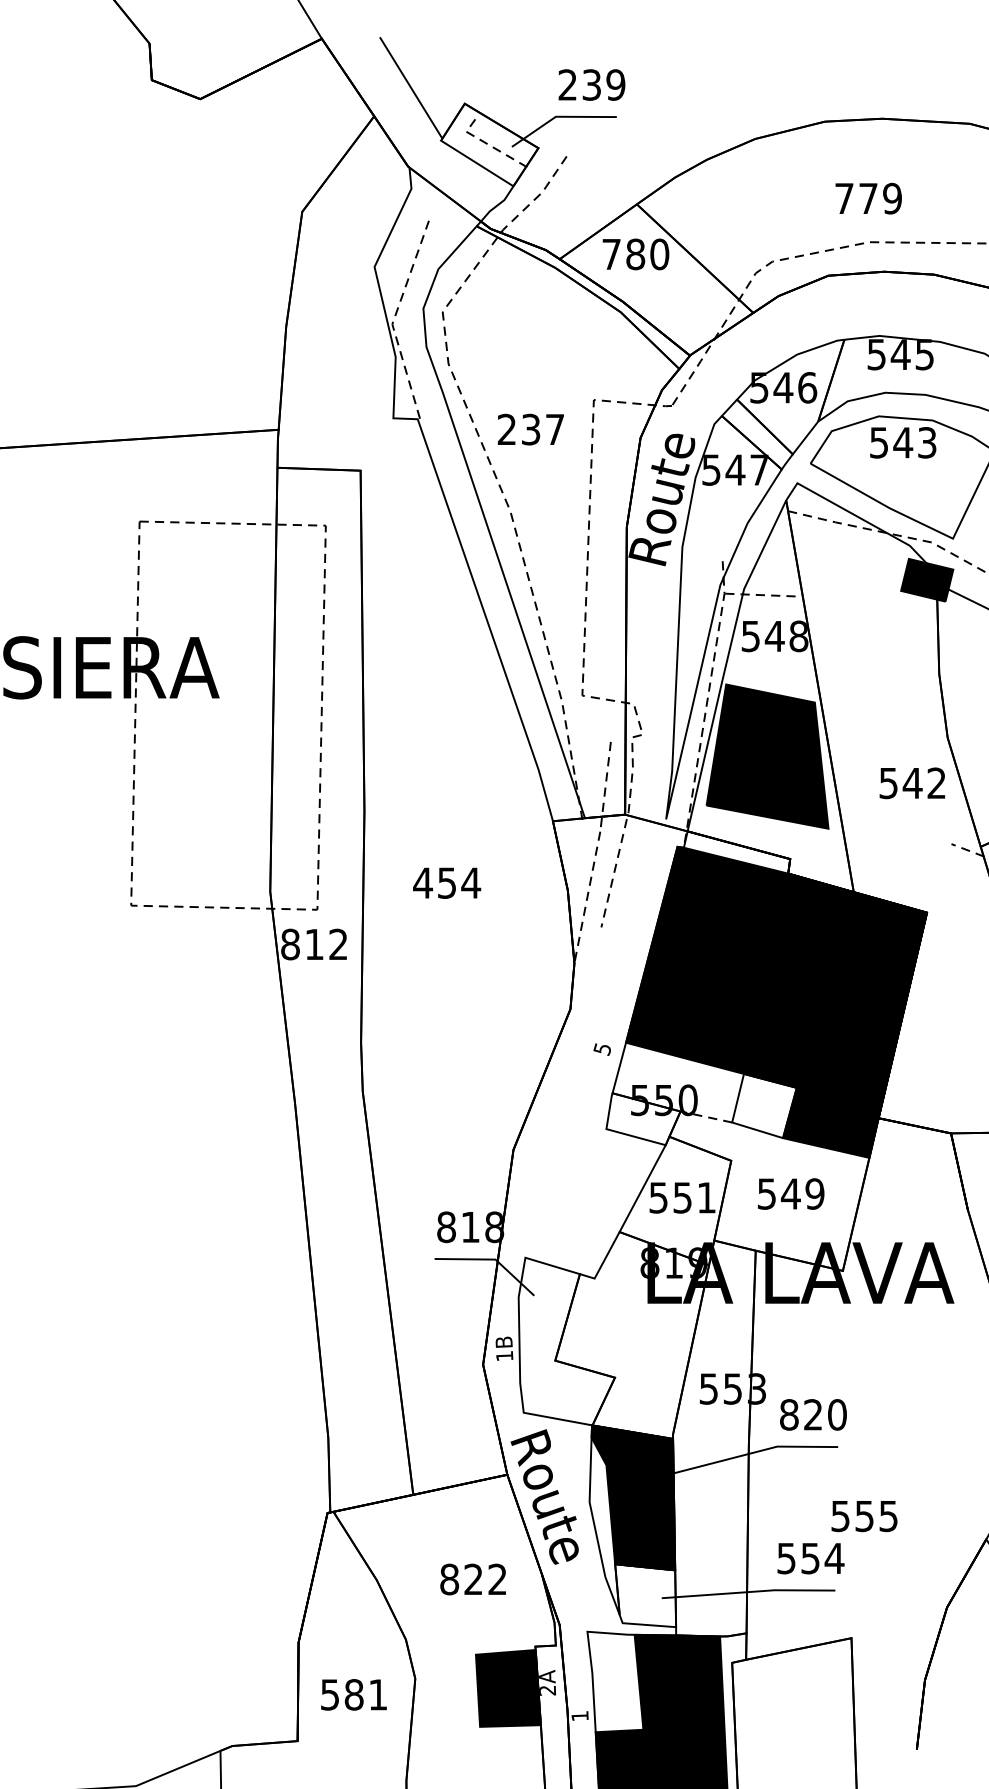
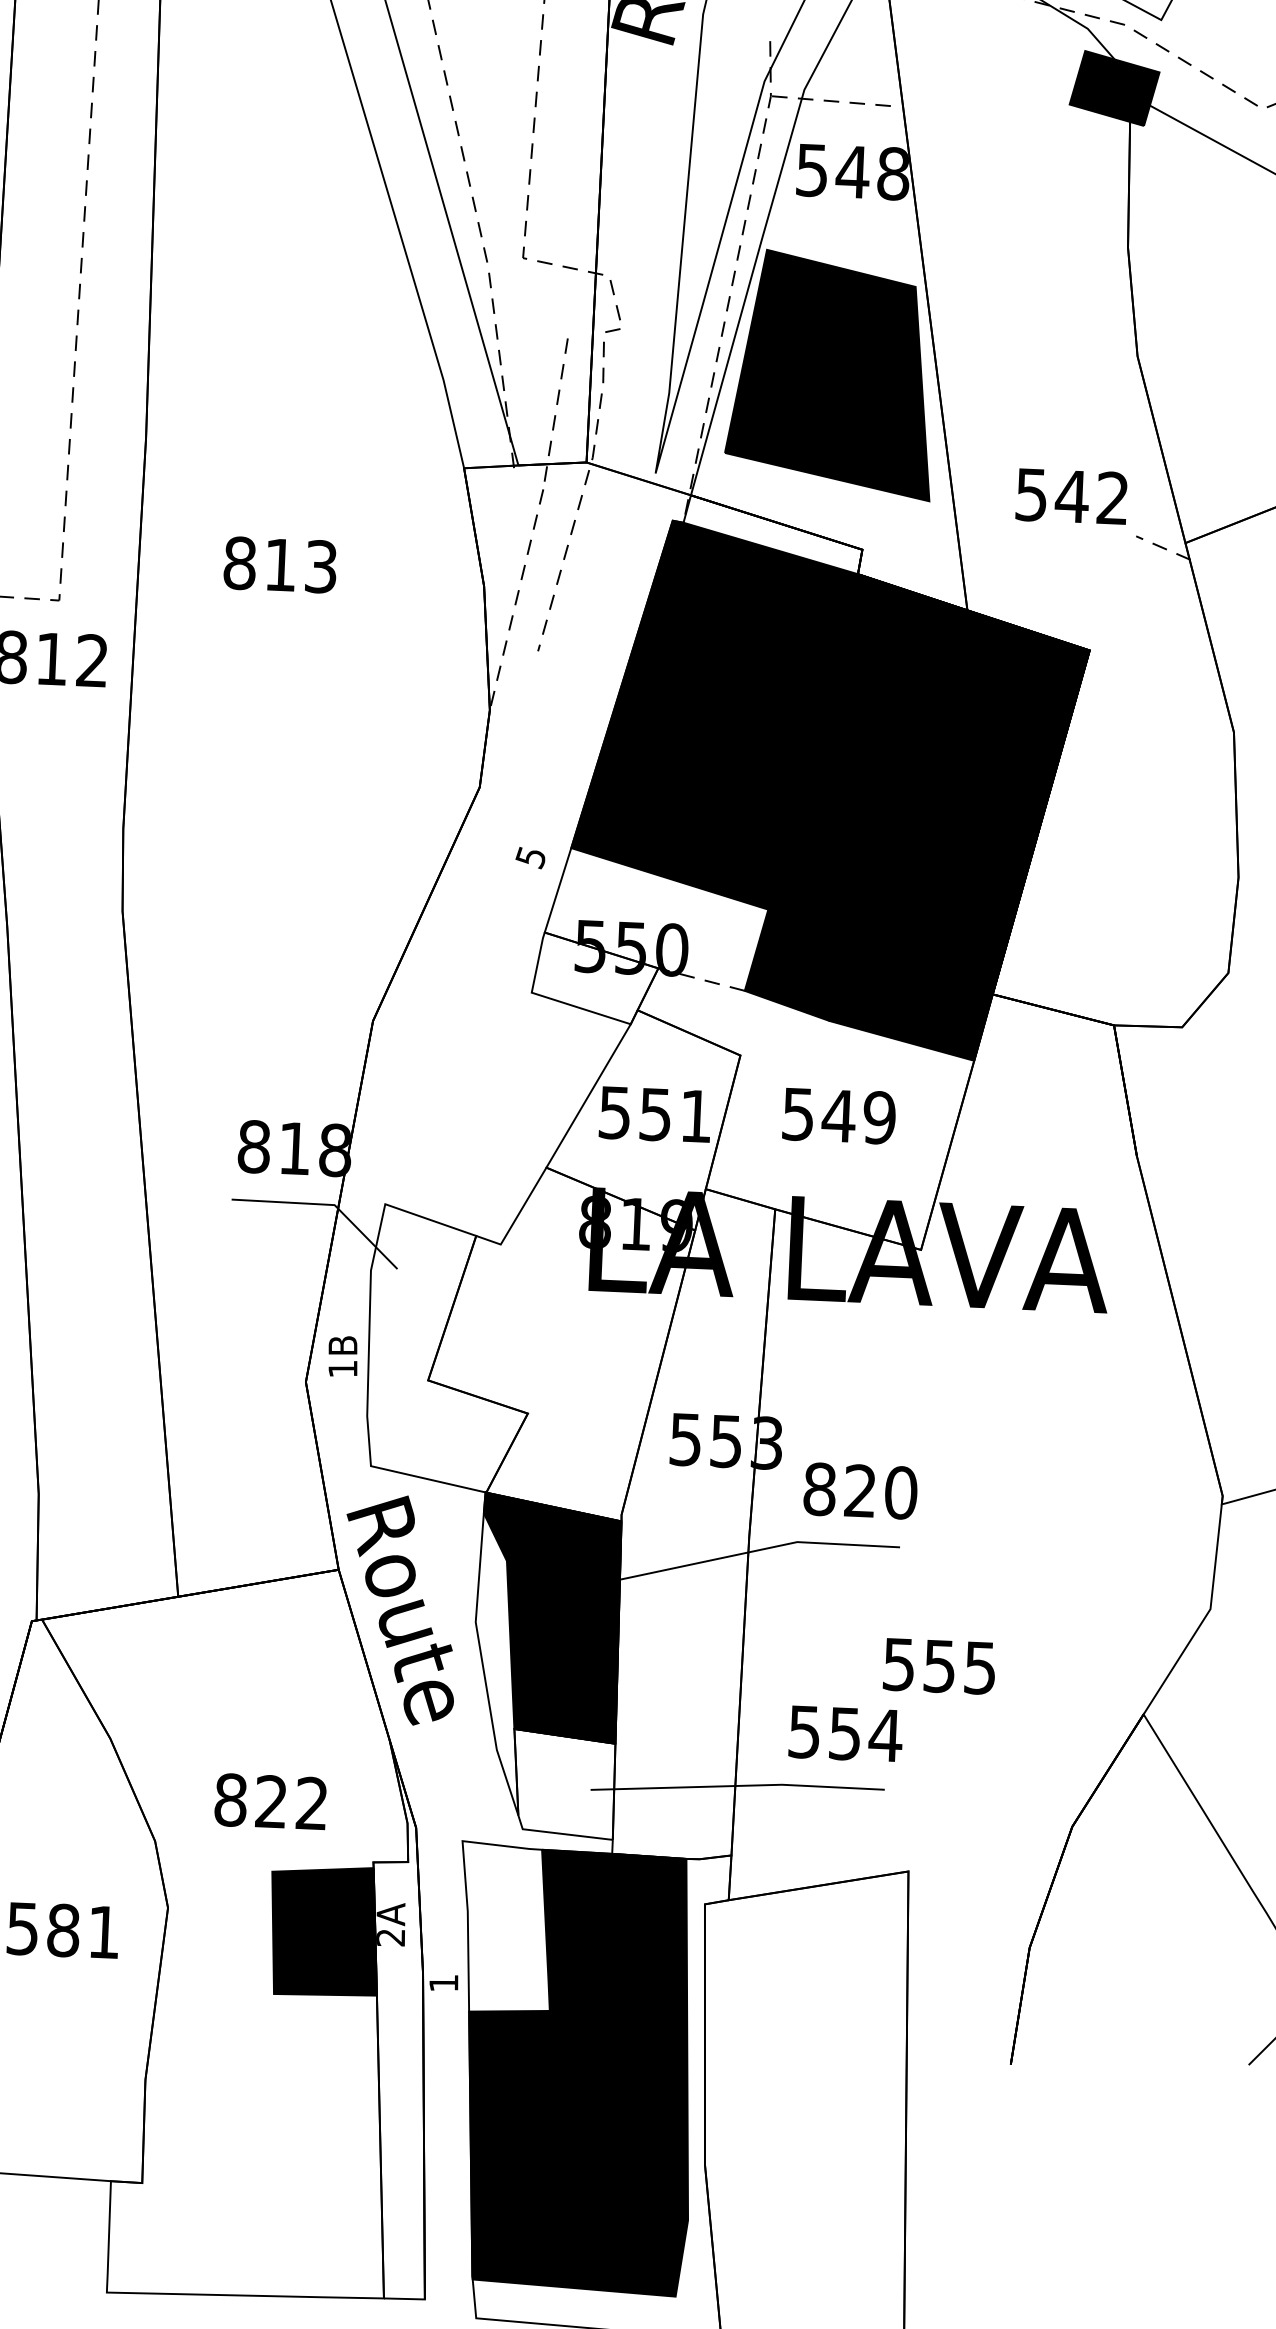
text: (912, 783) -> (1071, 496), moved
text: (447, 882) -> (281, 564), 454 -> 813
fill: (764, 1105) -> (800, 964), added
text: (472, 1579) -> (269, 1801), moved

